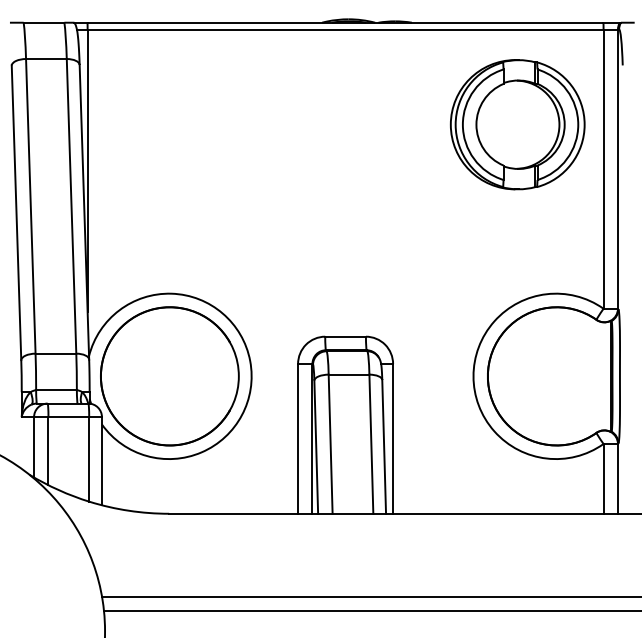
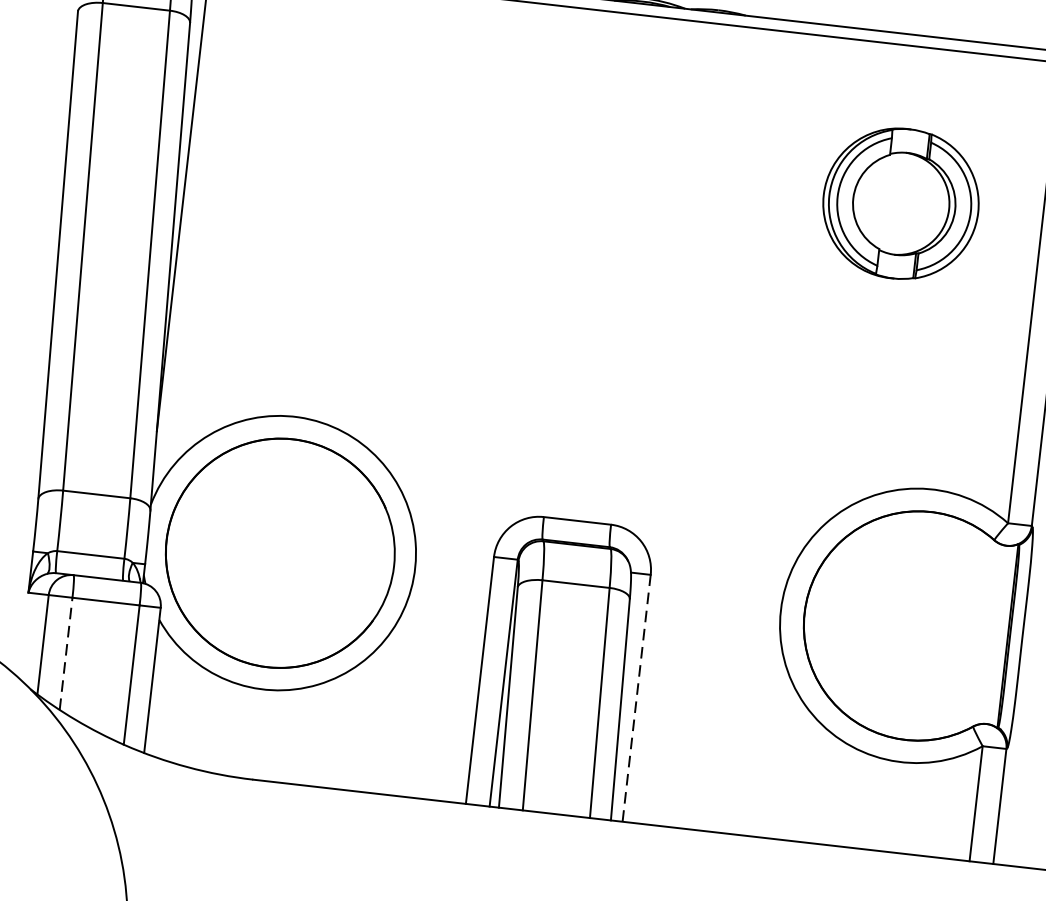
part: (517, 124) -> (900, 203), size x0.7
line: (393, 438) -> (637, 697), solid -> dashed
line: (48, 450) -> (66, 652), solid -> dashed

